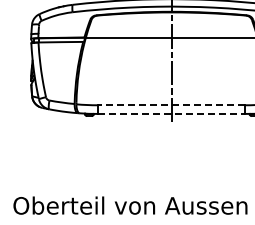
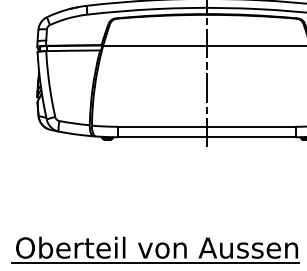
line: (171, 105) -> (206, 127), dashed -> solid
line: (171, 113) -> (206, 136), dashed -> solid
line: (129, 218) -> (155, 263), added

